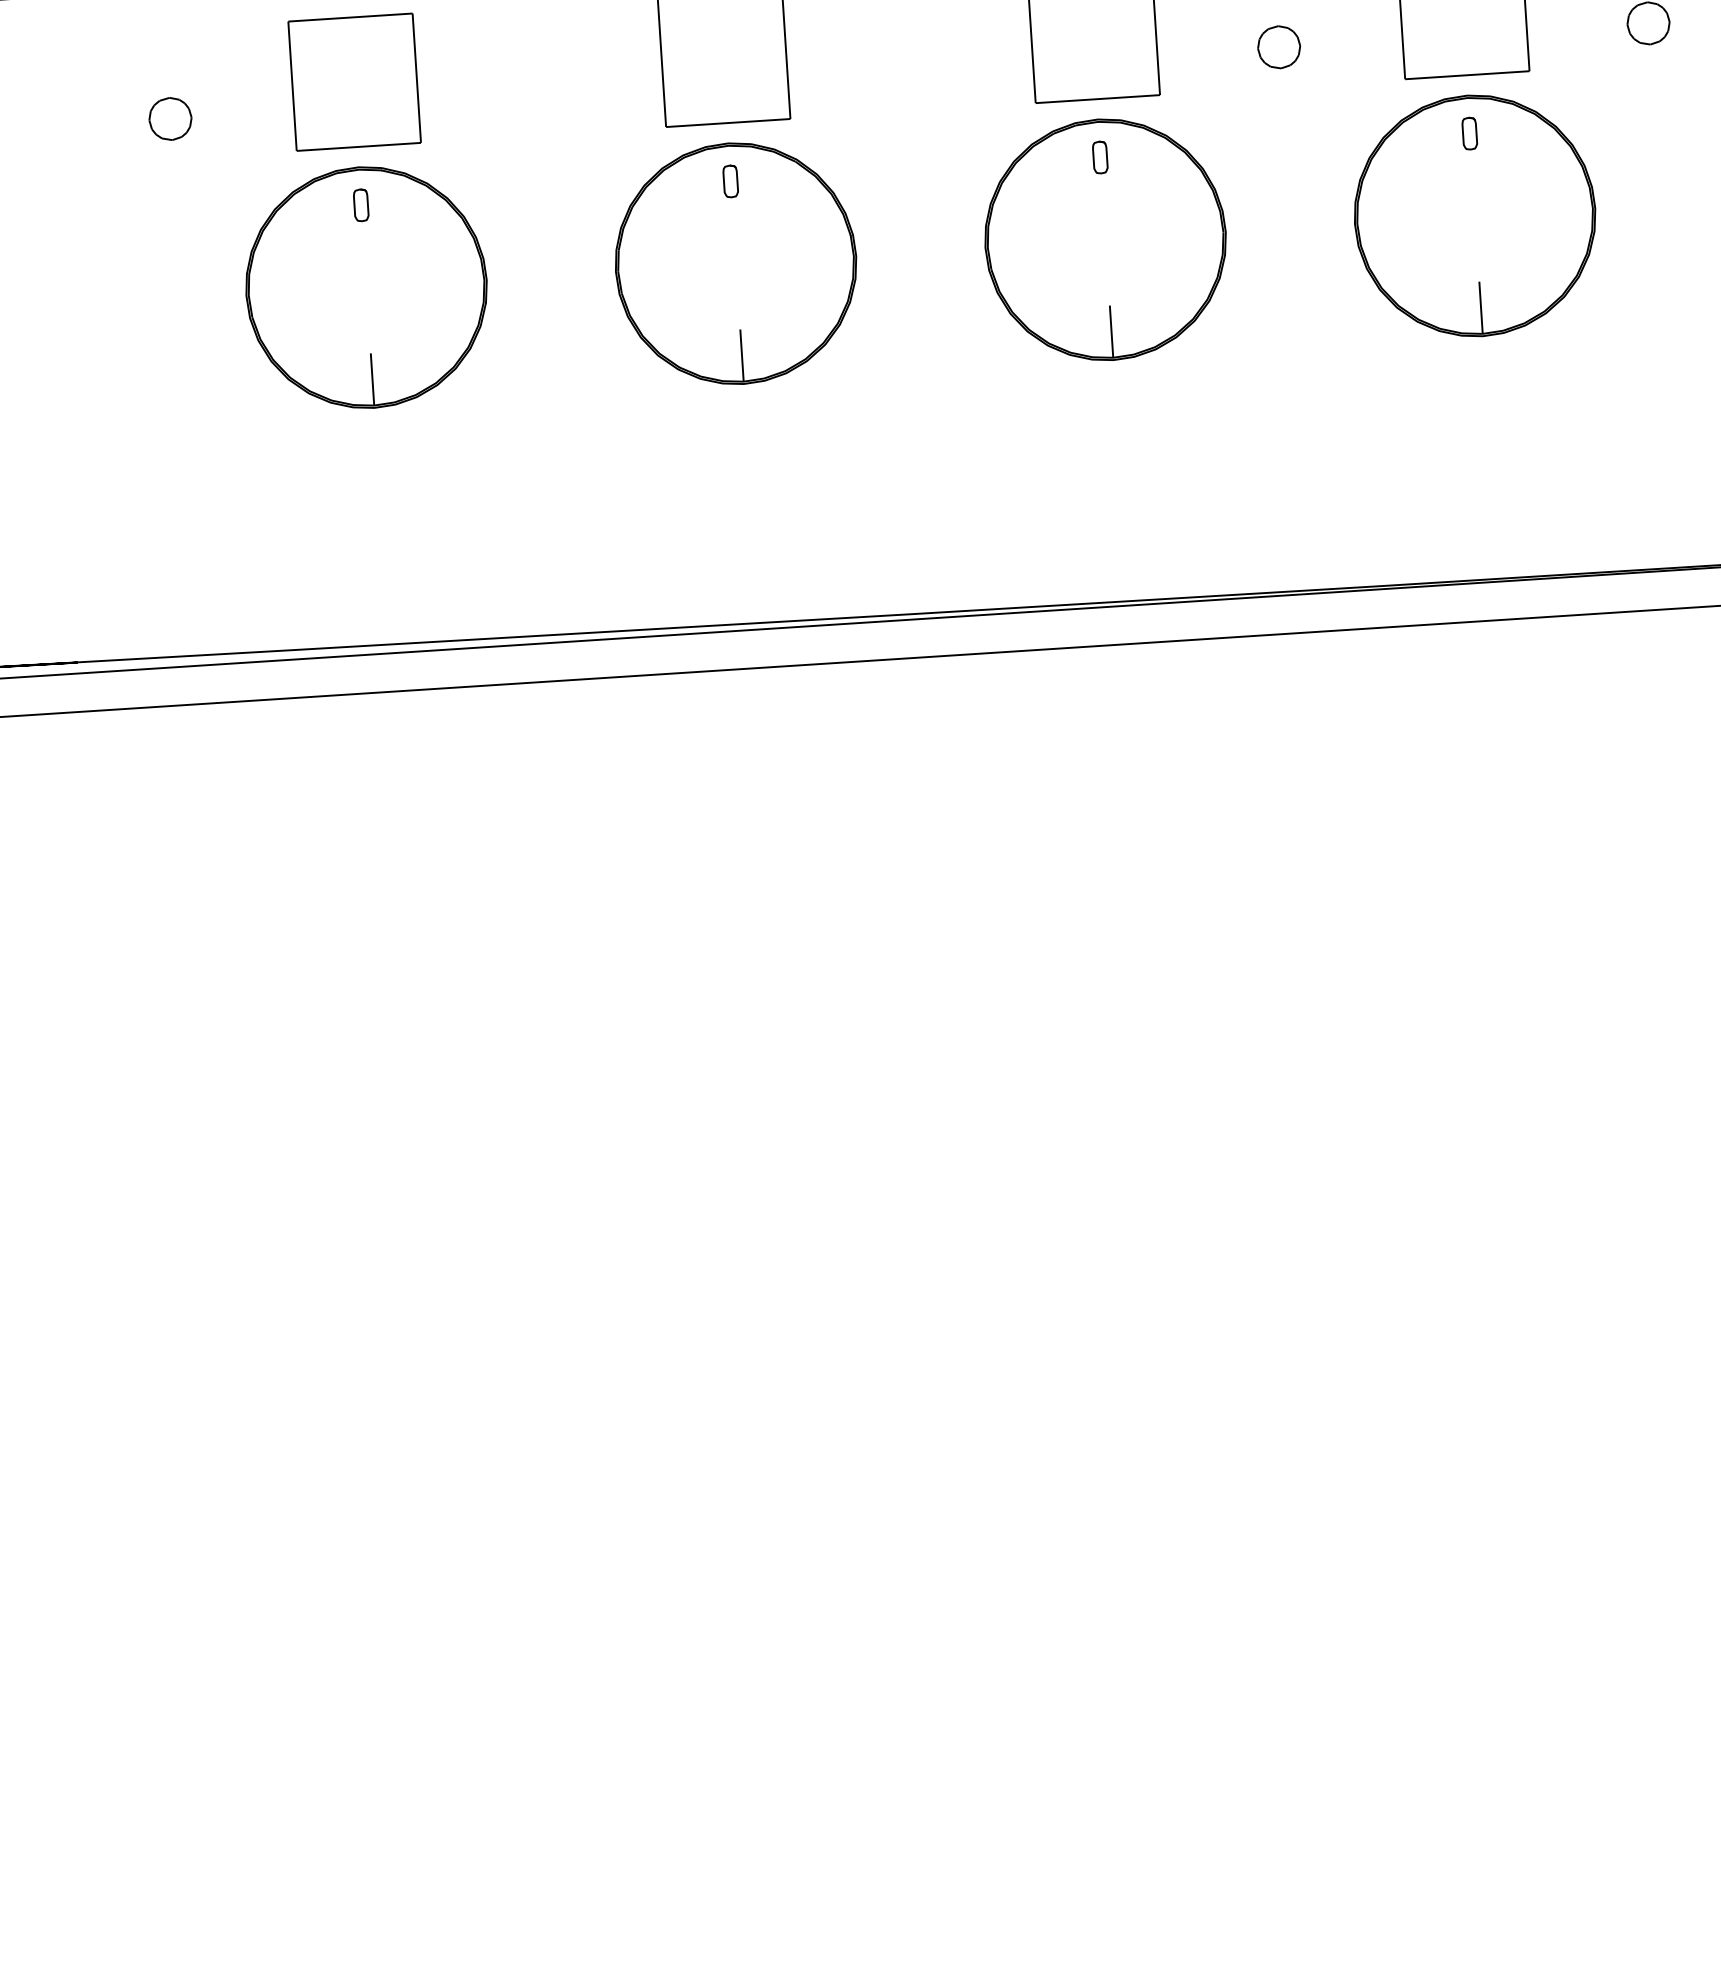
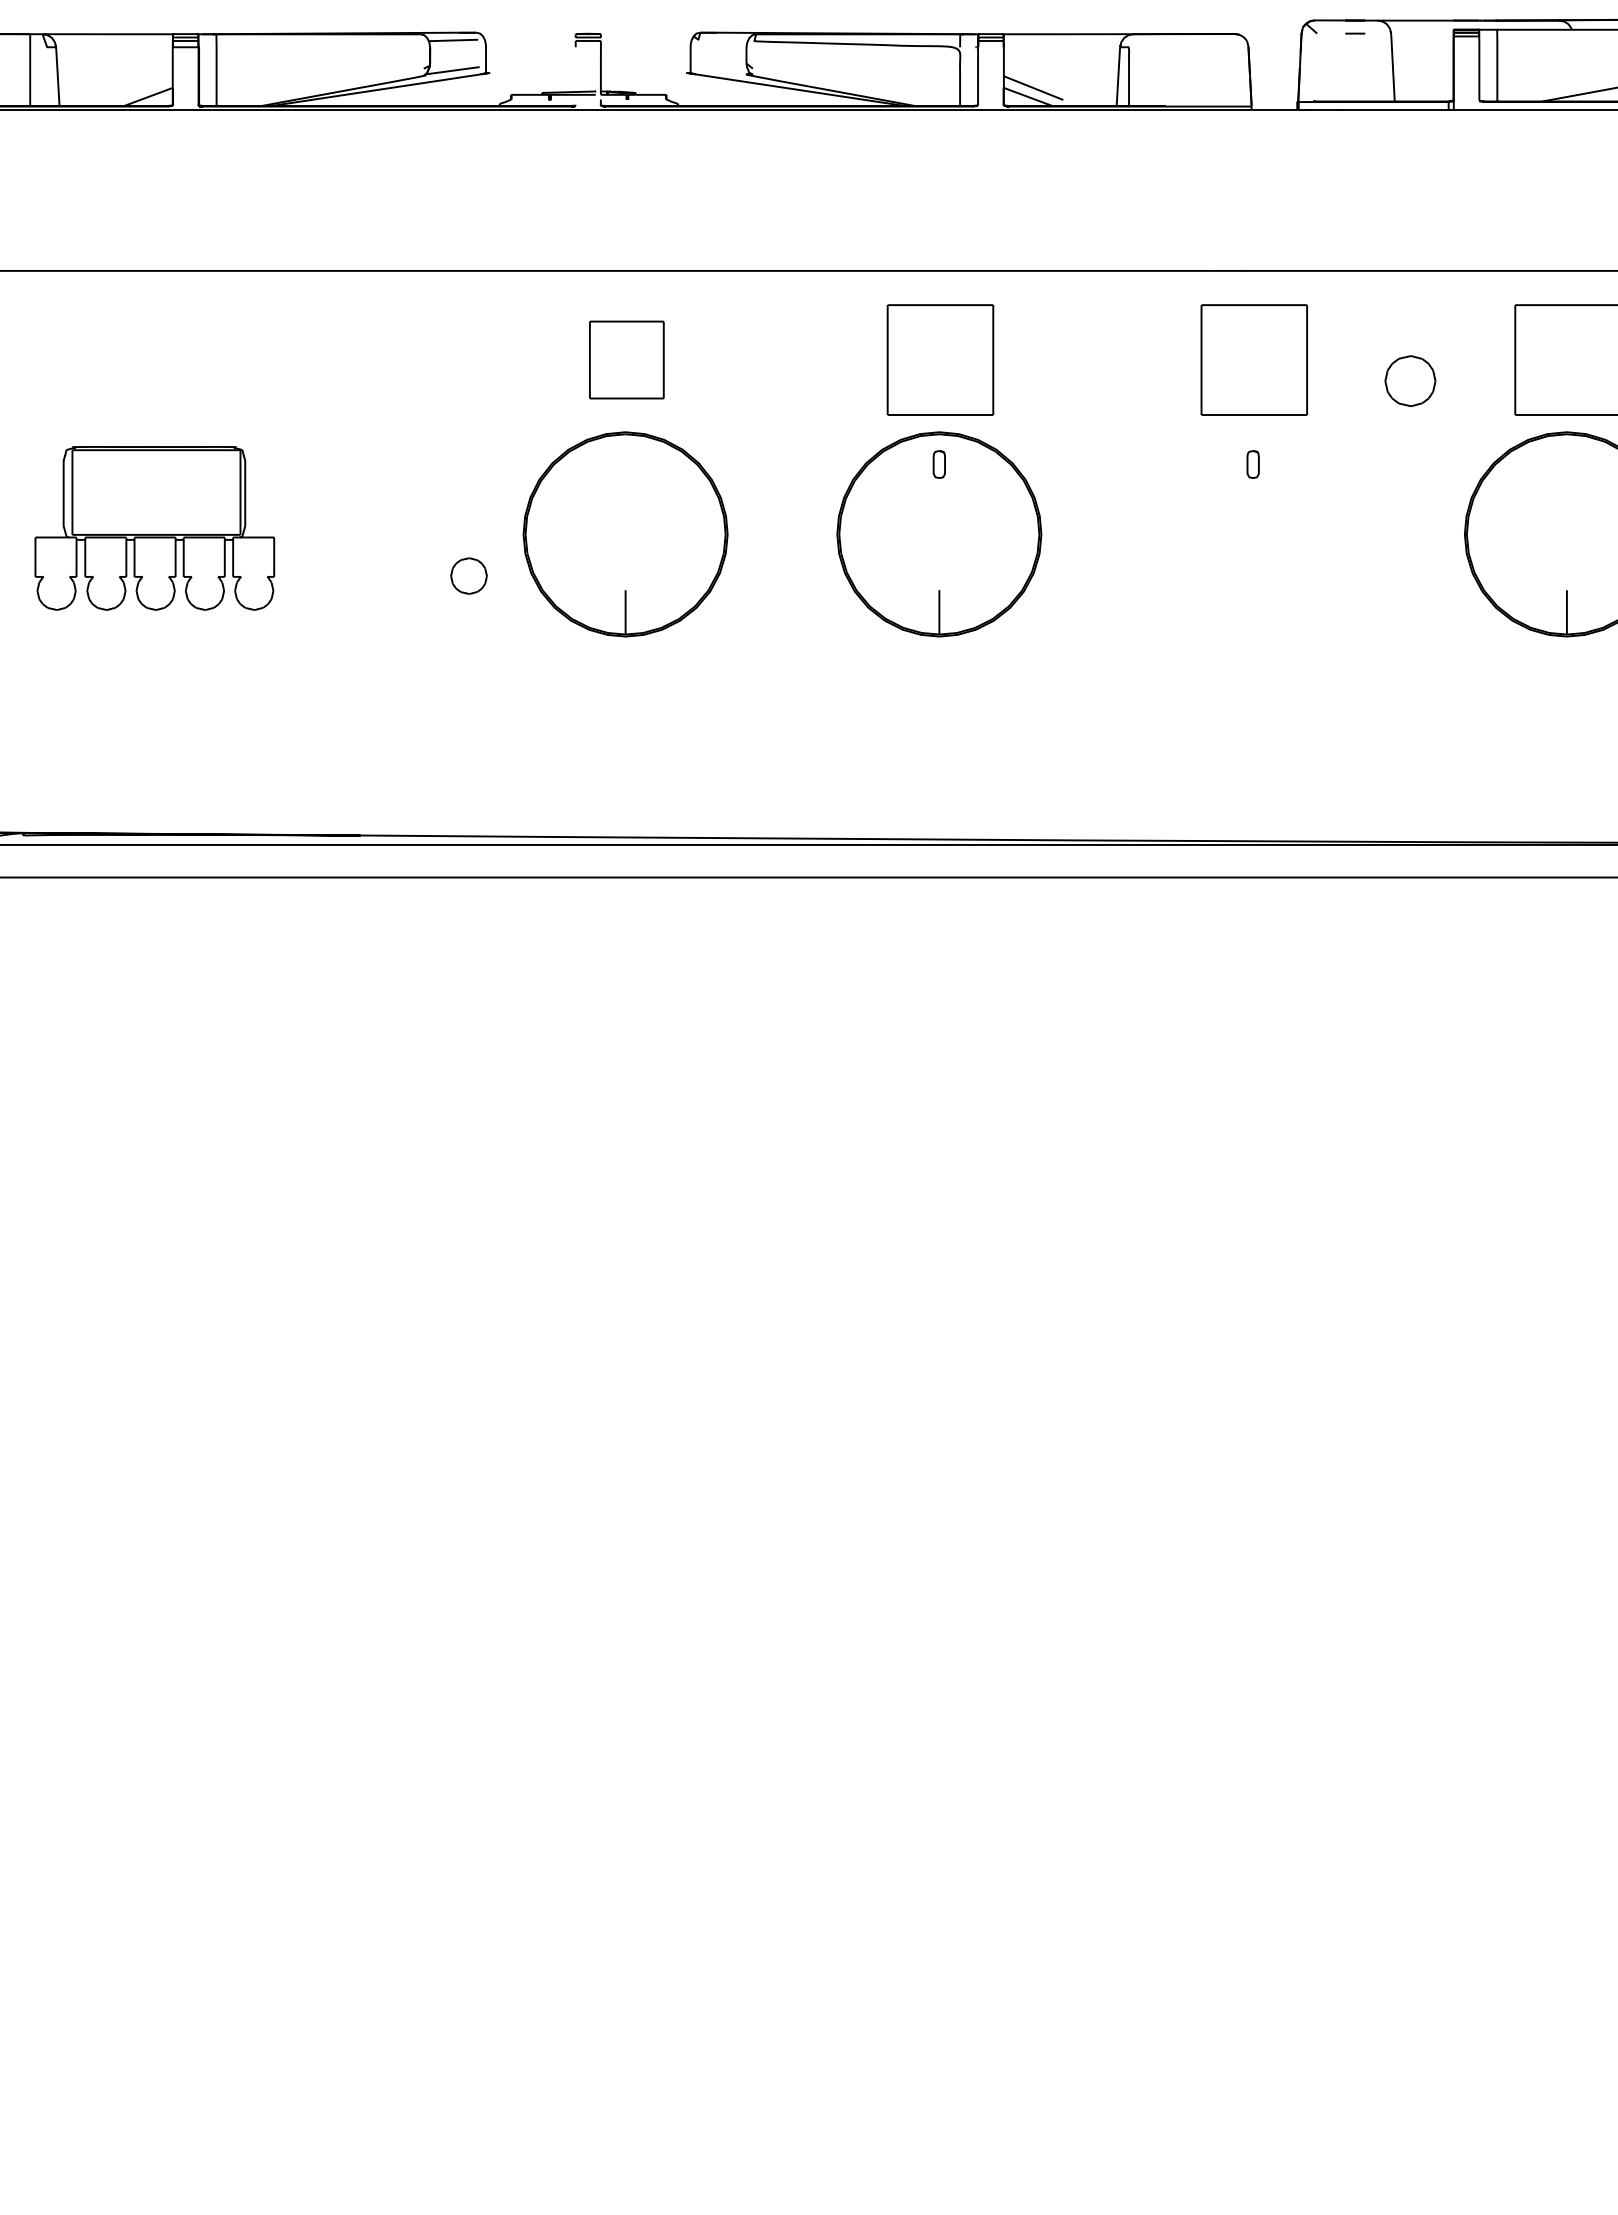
part: (1279, 46) -> (1410, 380), size x1.4
part: (354, 81) -> (626, 359), size x0.7
part: (169, 118) -> (468, 575), moved
part: (1469, 133) -> (1566, 464), removed
part: (361, 205) -> (625, 464), removed
part: (1106, 239) -> (1253, 534), removed

